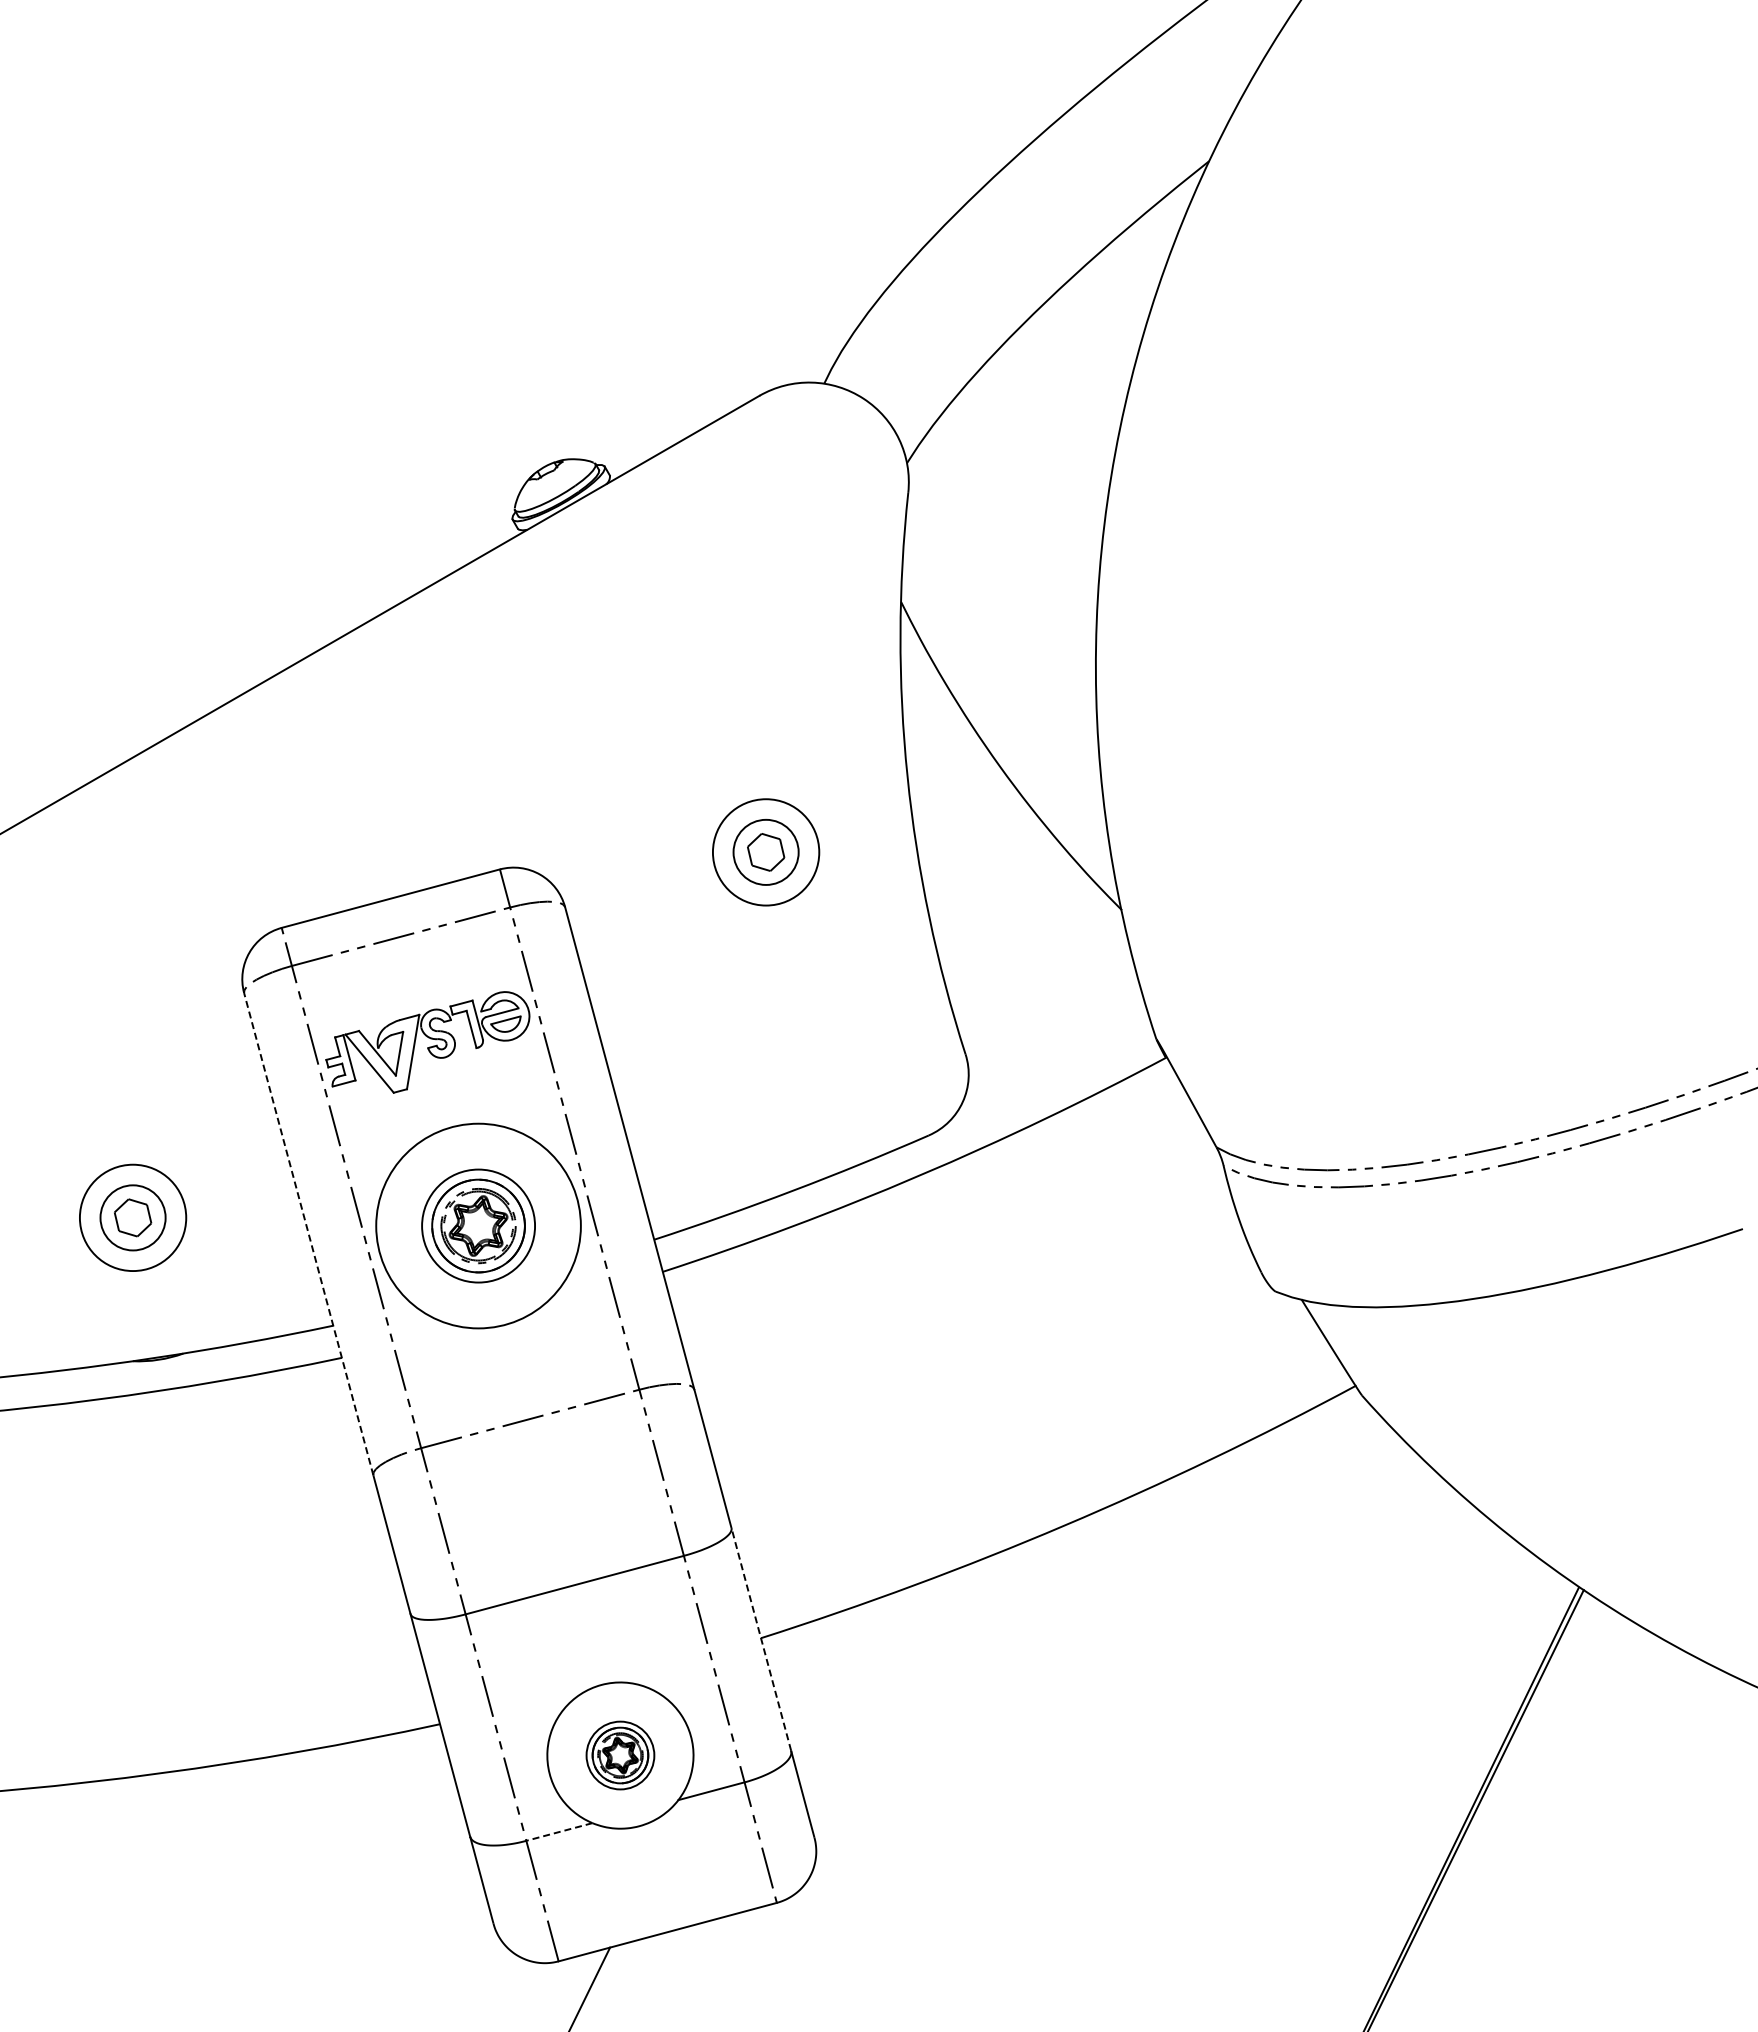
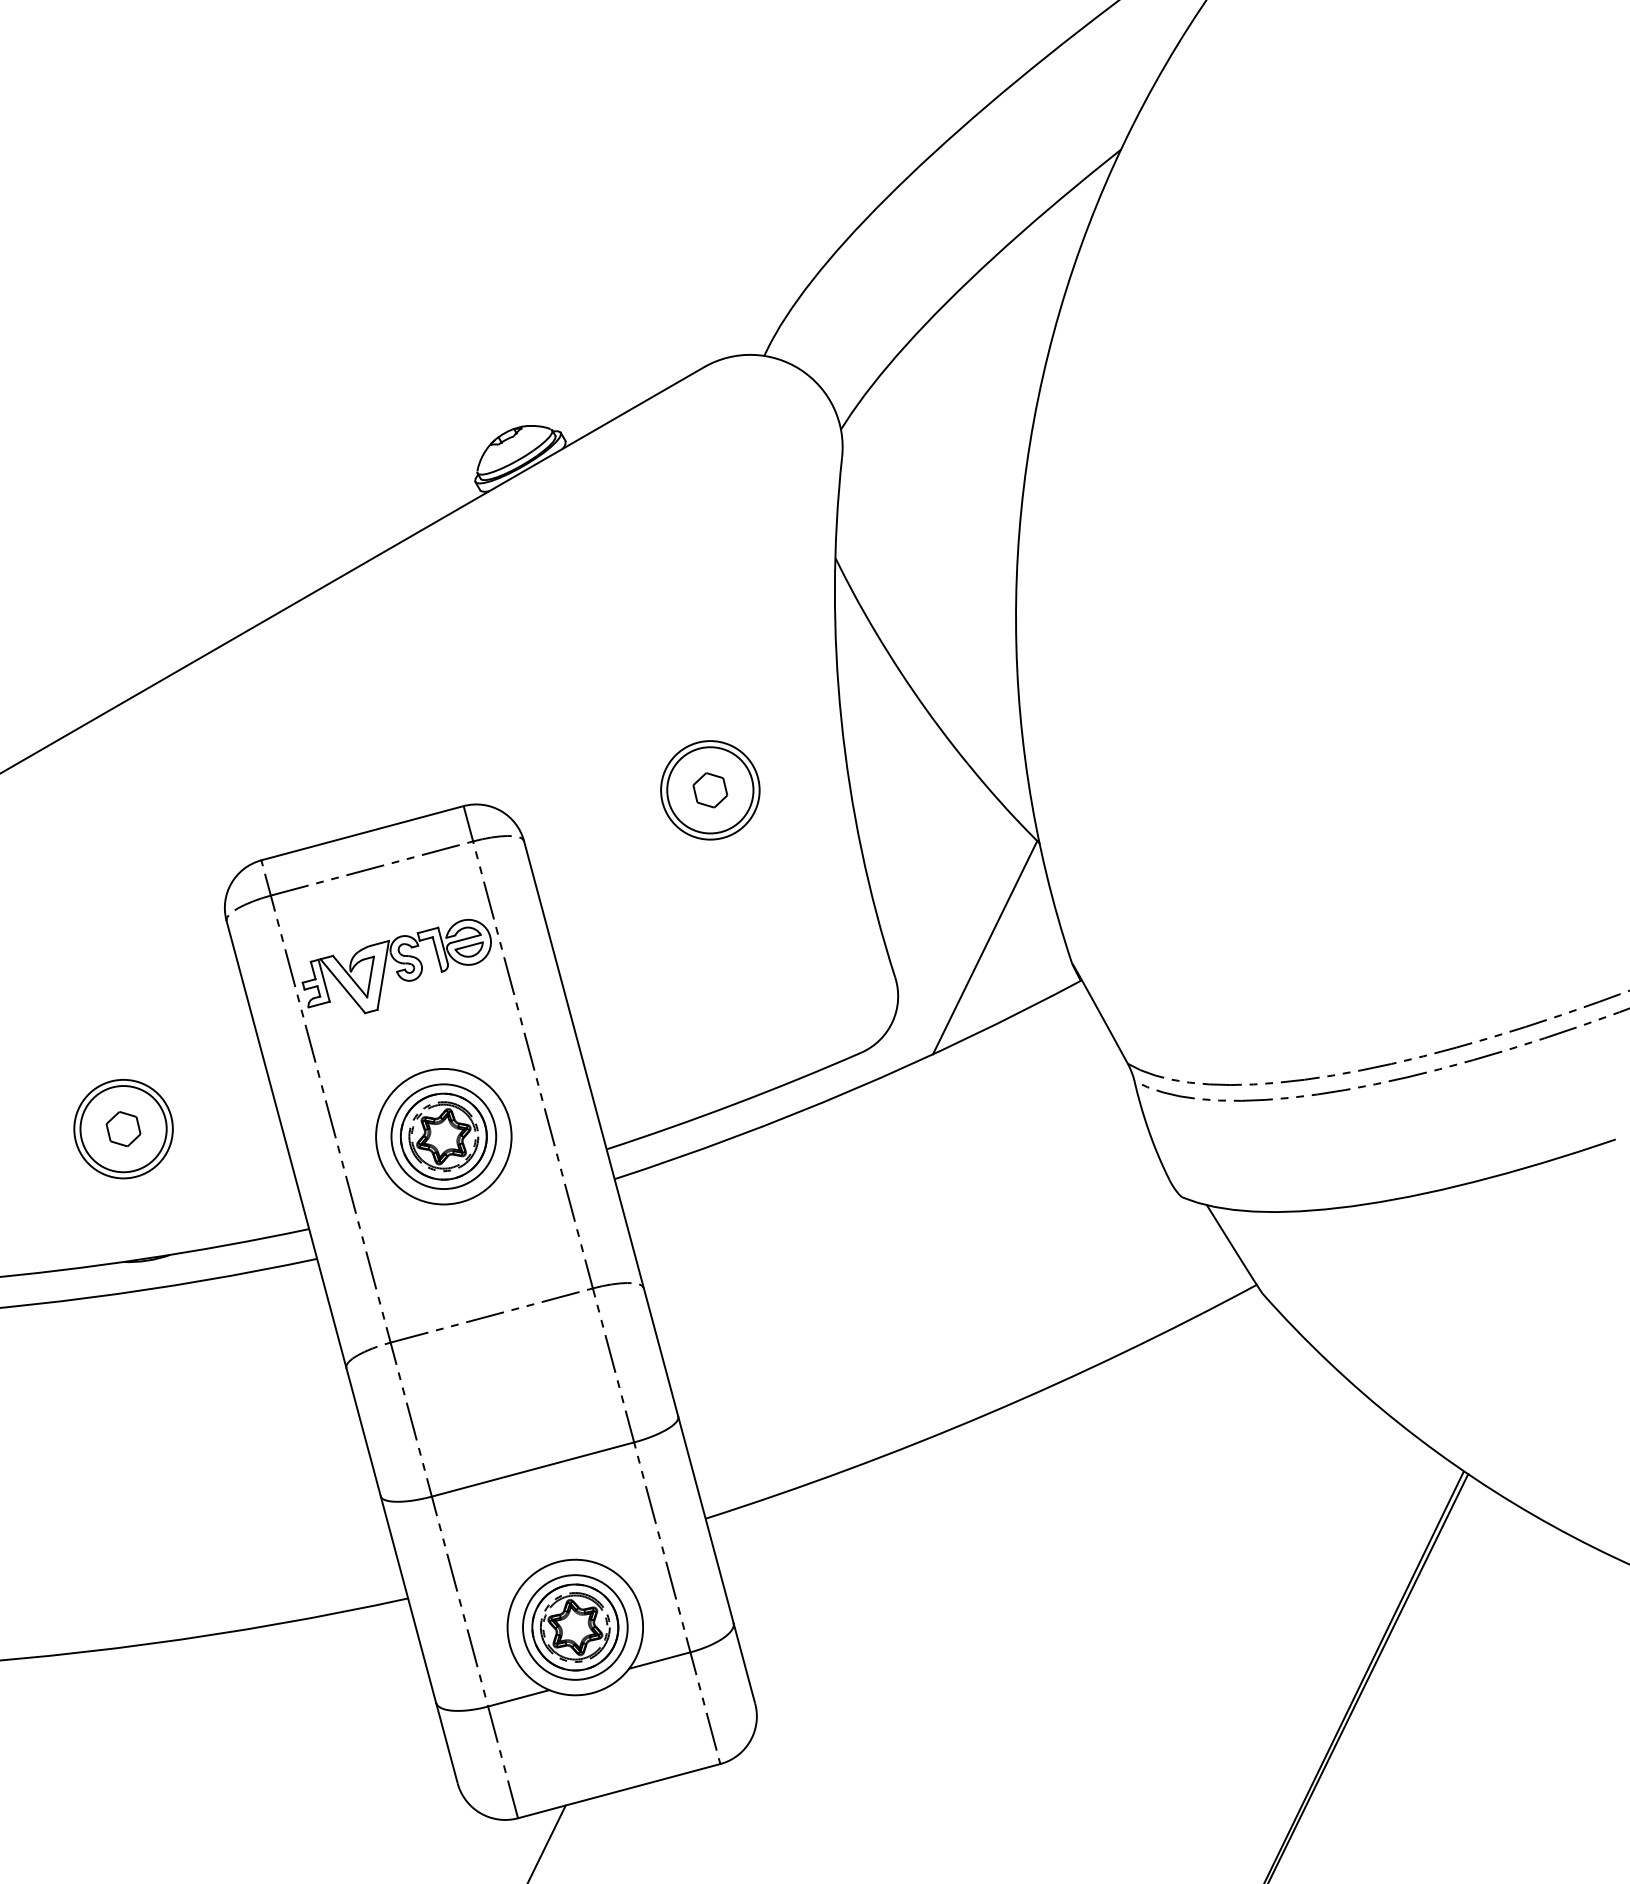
circle: (765, 851) -> (709, 789), size x1.43
line: (1062, 1022) -> (985, 948), added
circle: (132, 1217) -> (123, 1128), size x1.43
circle: (478, 1225) -> (443, 1136), size x0.71
line: (308, 1234) -> (286, 1144), dashed -> solid
line: (761, 1638) -> (706, 1518), dashed -> solid
part: (620, 1755) -> (575, 1627), size x1.67
line: (558, 1832) -> (517, 1698), dashed -> solid

